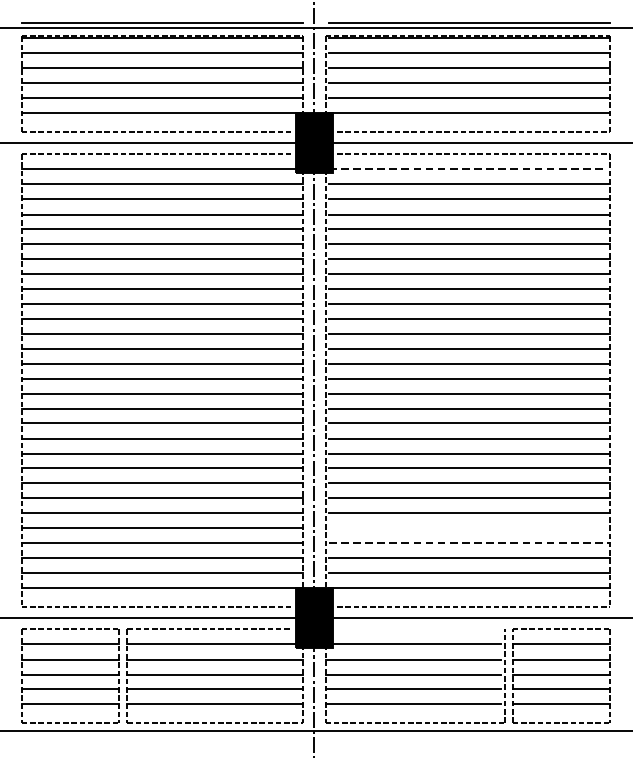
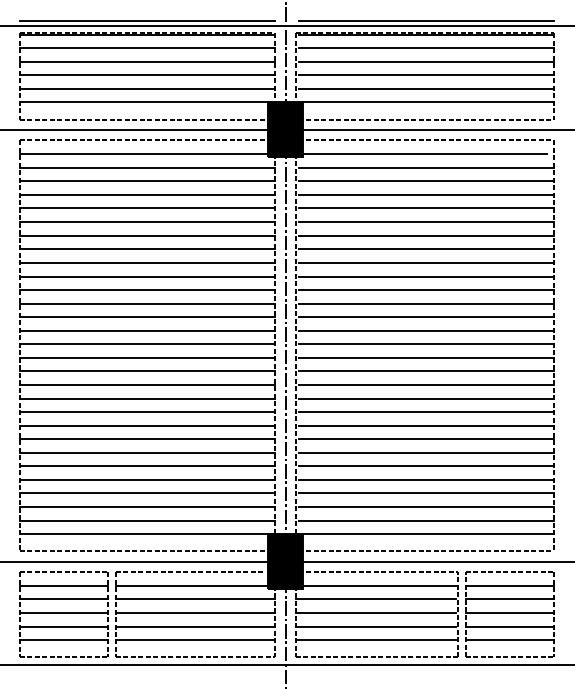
line: (466, 168) -> (423, 153), dashed -> solid
line: (469, 528) -> (426, 480), added
line: (469, 542) -> (426, 493), dashed -> solid
line: (421, 629) -> (382, 572), added

